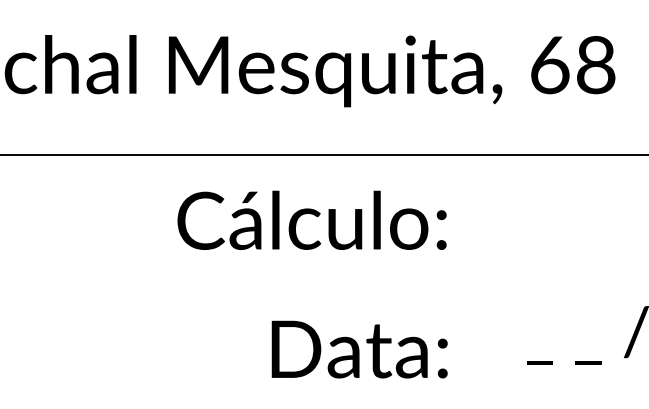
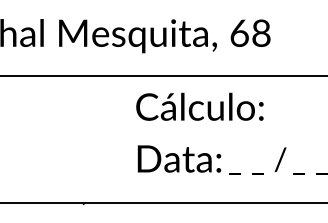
text: (311, 219) -> (199, 106), moved
text: (359, 348) -> (179, 158), moved

